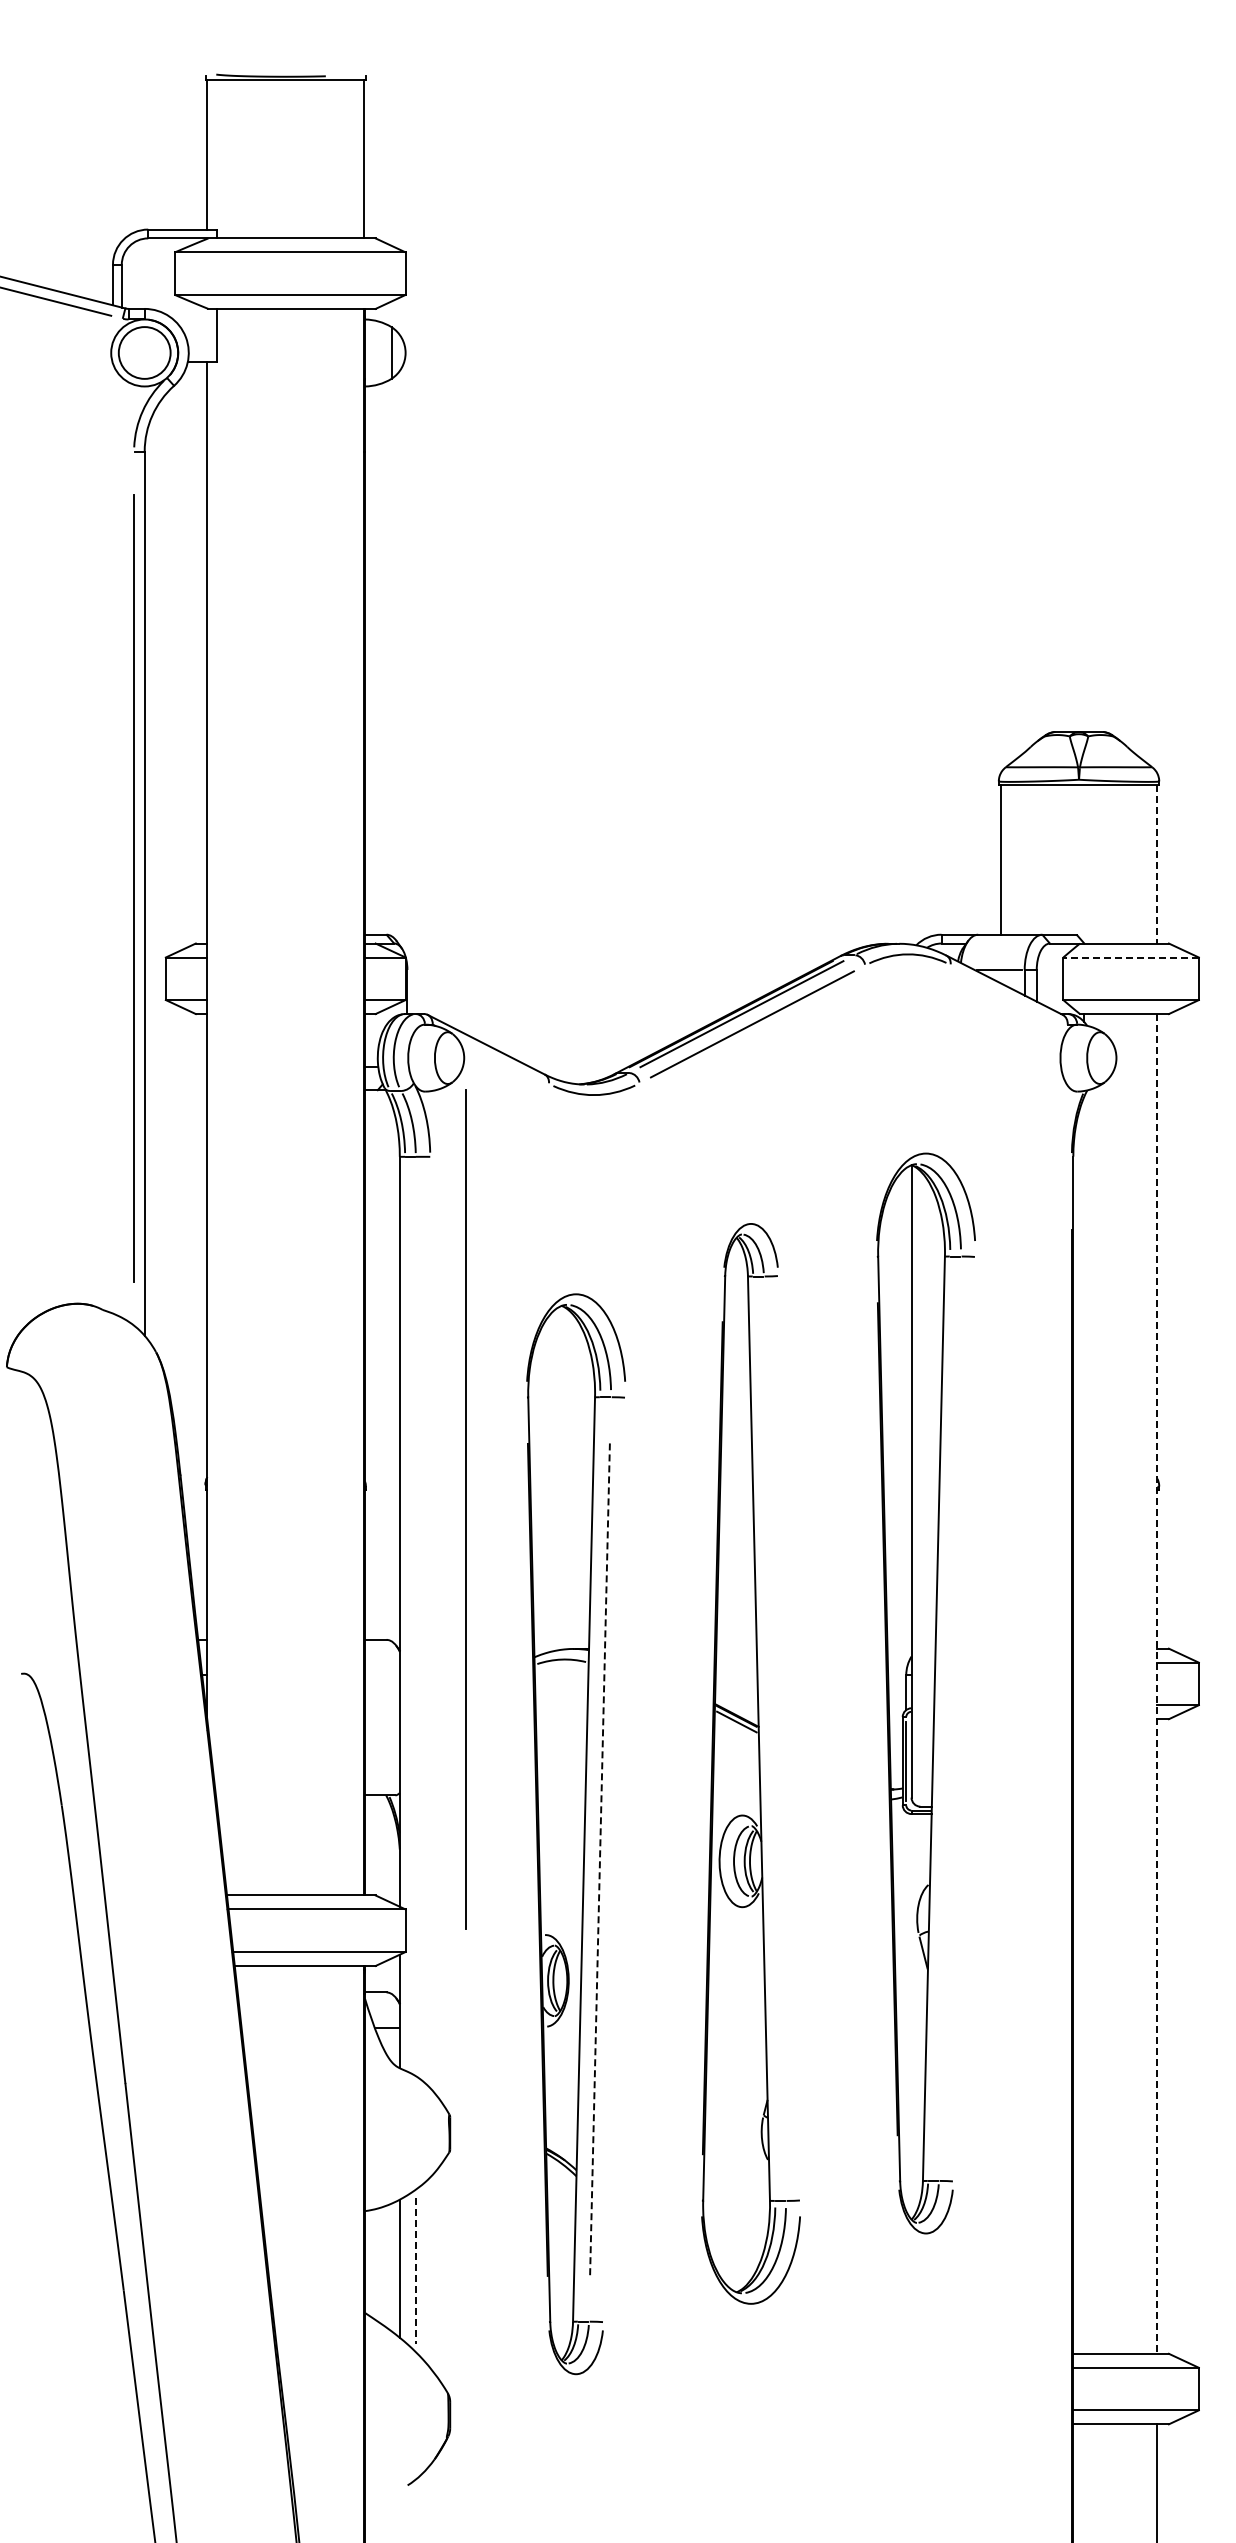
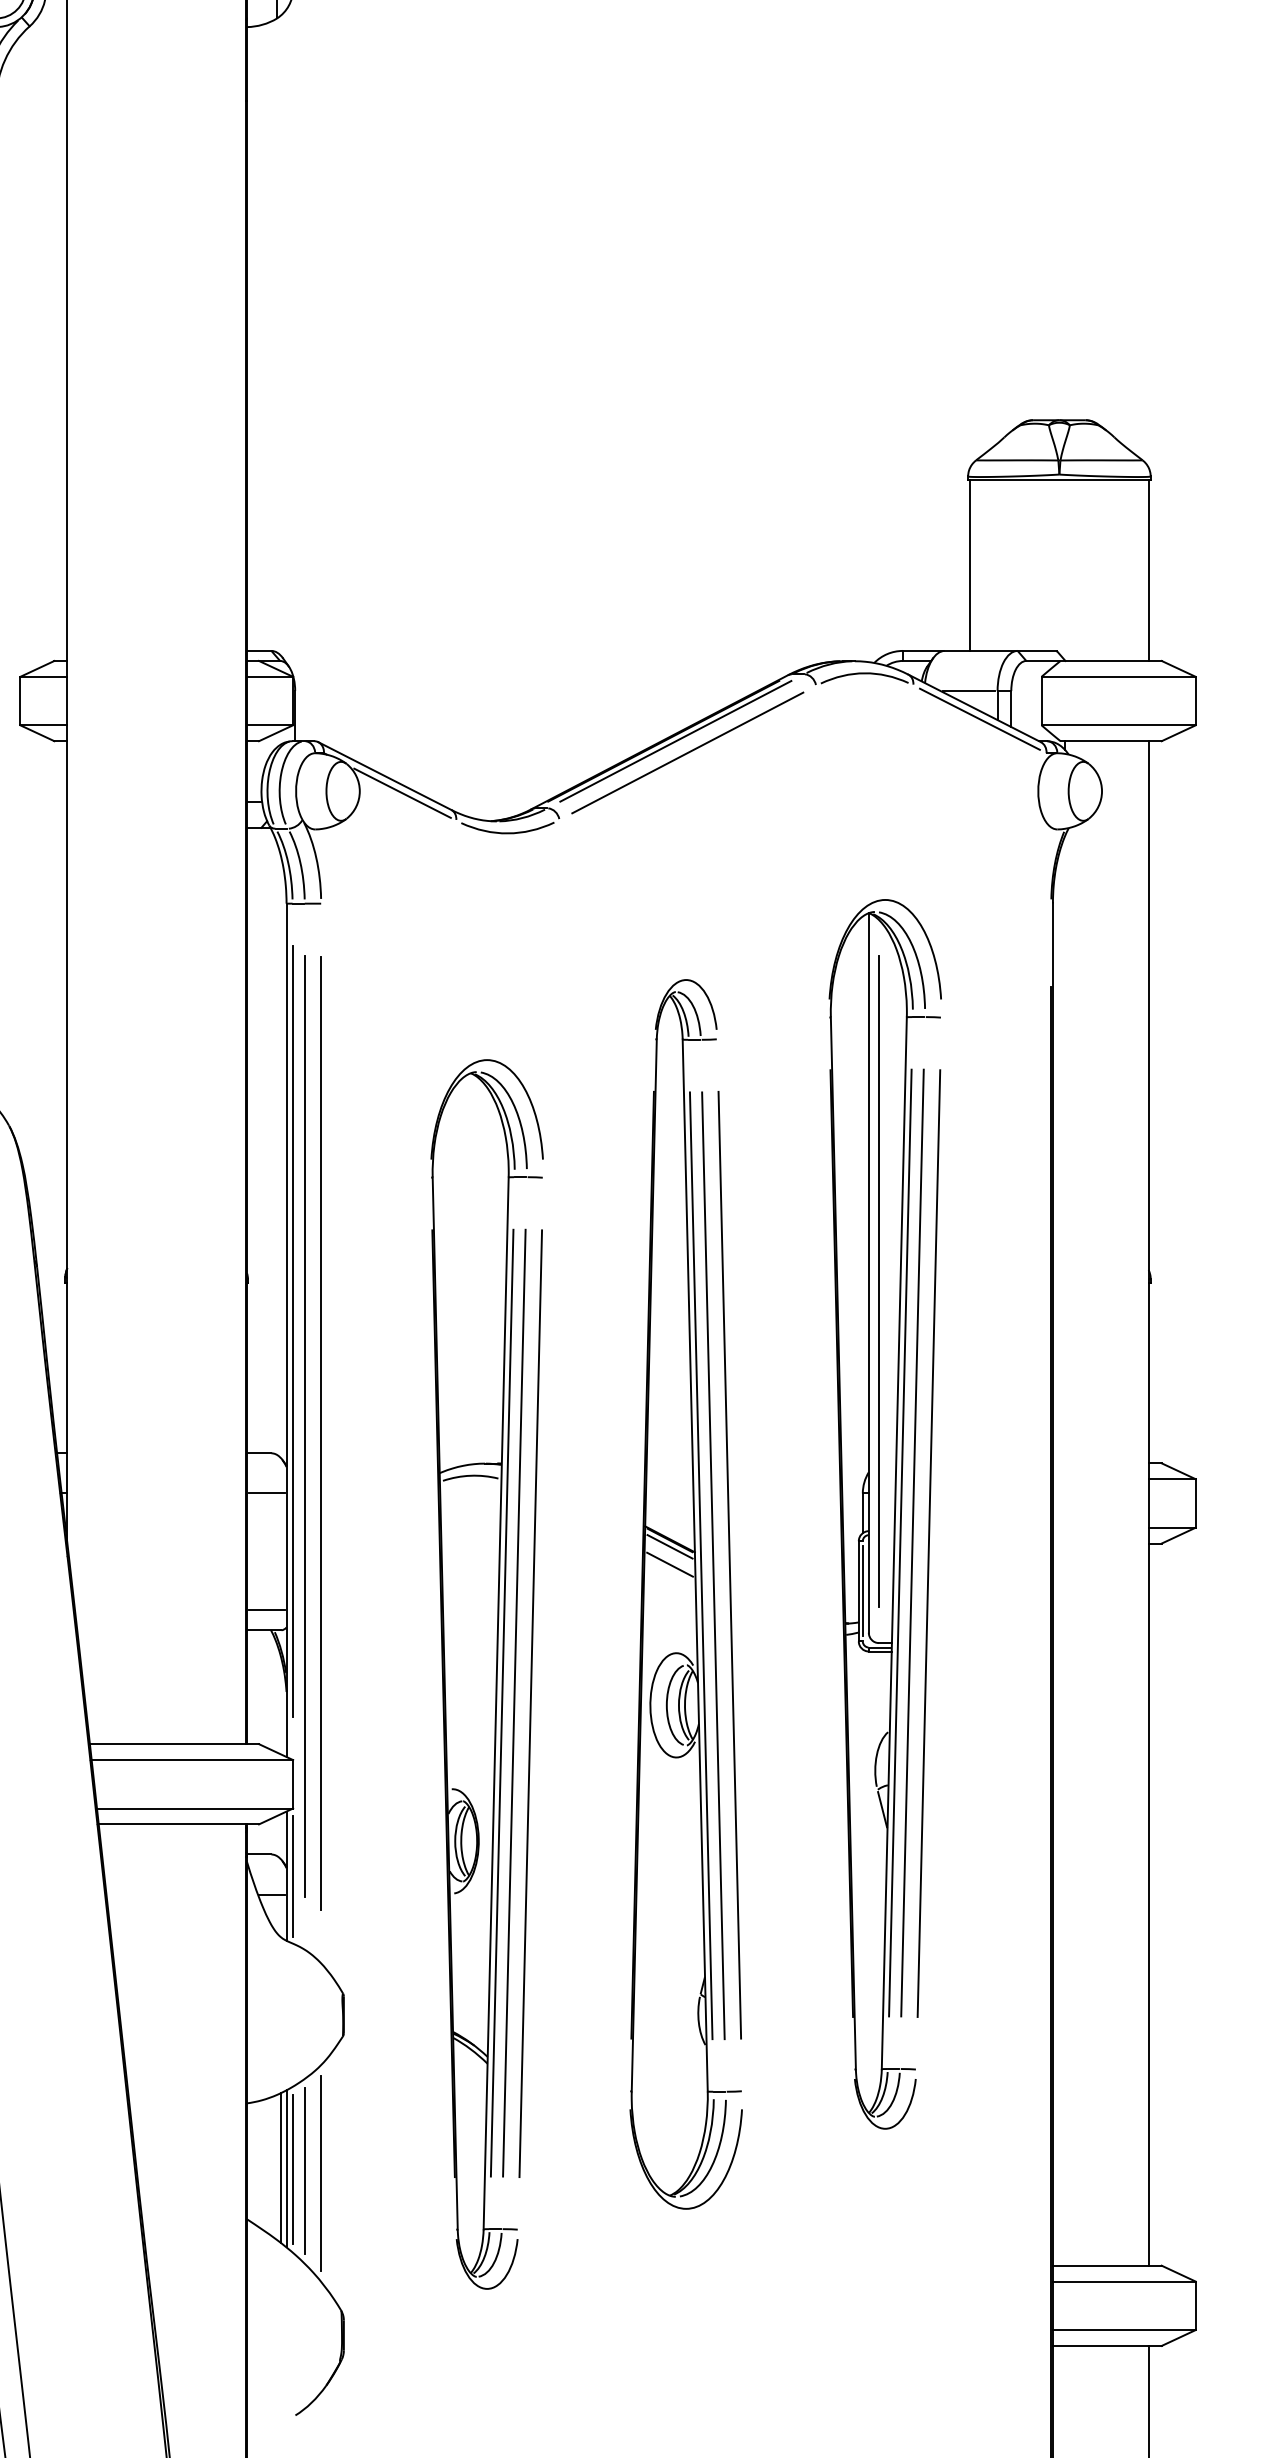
line: (1157, 864) -> (1148, 571), dashed -> solid
line: (1131, 957) -> (1119, 676), dashed -> solid
line: (1008, 994) -> (979, 718), added
line: (501, 1059) -> (402, 792), added
line: (920, 1488) -> (879, 1281), added
line: (465, 1509) -> (320, 1433), moved
line: (405, 1532) -> (293, 1331), added
line: (415, 1616) -> (304, 1426), added
line: (382, 1675) -> (266, 1493), added
line: (1157, 1683) -> (1148, 1502), dashed -> solid
line: (939, 1718) -> (900, 1542), added
line: (949, 1718) -> (912, 1542), added
line: (964, 1719) -> (929, 1543), added
line: (736, 1737) -> (669, 1564), added
line: (764, 1738) -> (701, 1565), added
line: (774, 1738) -> (712, 1565), added
line: (789, 1738) -> (729, 1565), added
line: (382, 1777) -> (266, 1609), added
line: (589, 1859) -> (502, 1703), added
line: (599, 1859) -> (513, 1703), dashed -> solid
line: (614, 1859) -> (530, 1703), added
line: (405, 2011) -> (293, 1876), added
line: (394, 2267) -> (280, 2167), added
line: (405, 2268) -> (293, 2168), added
line: (415, 2271) -> (304, 2172), dashed -> solid
line: (430, 2272) -> (321, 2173), added

